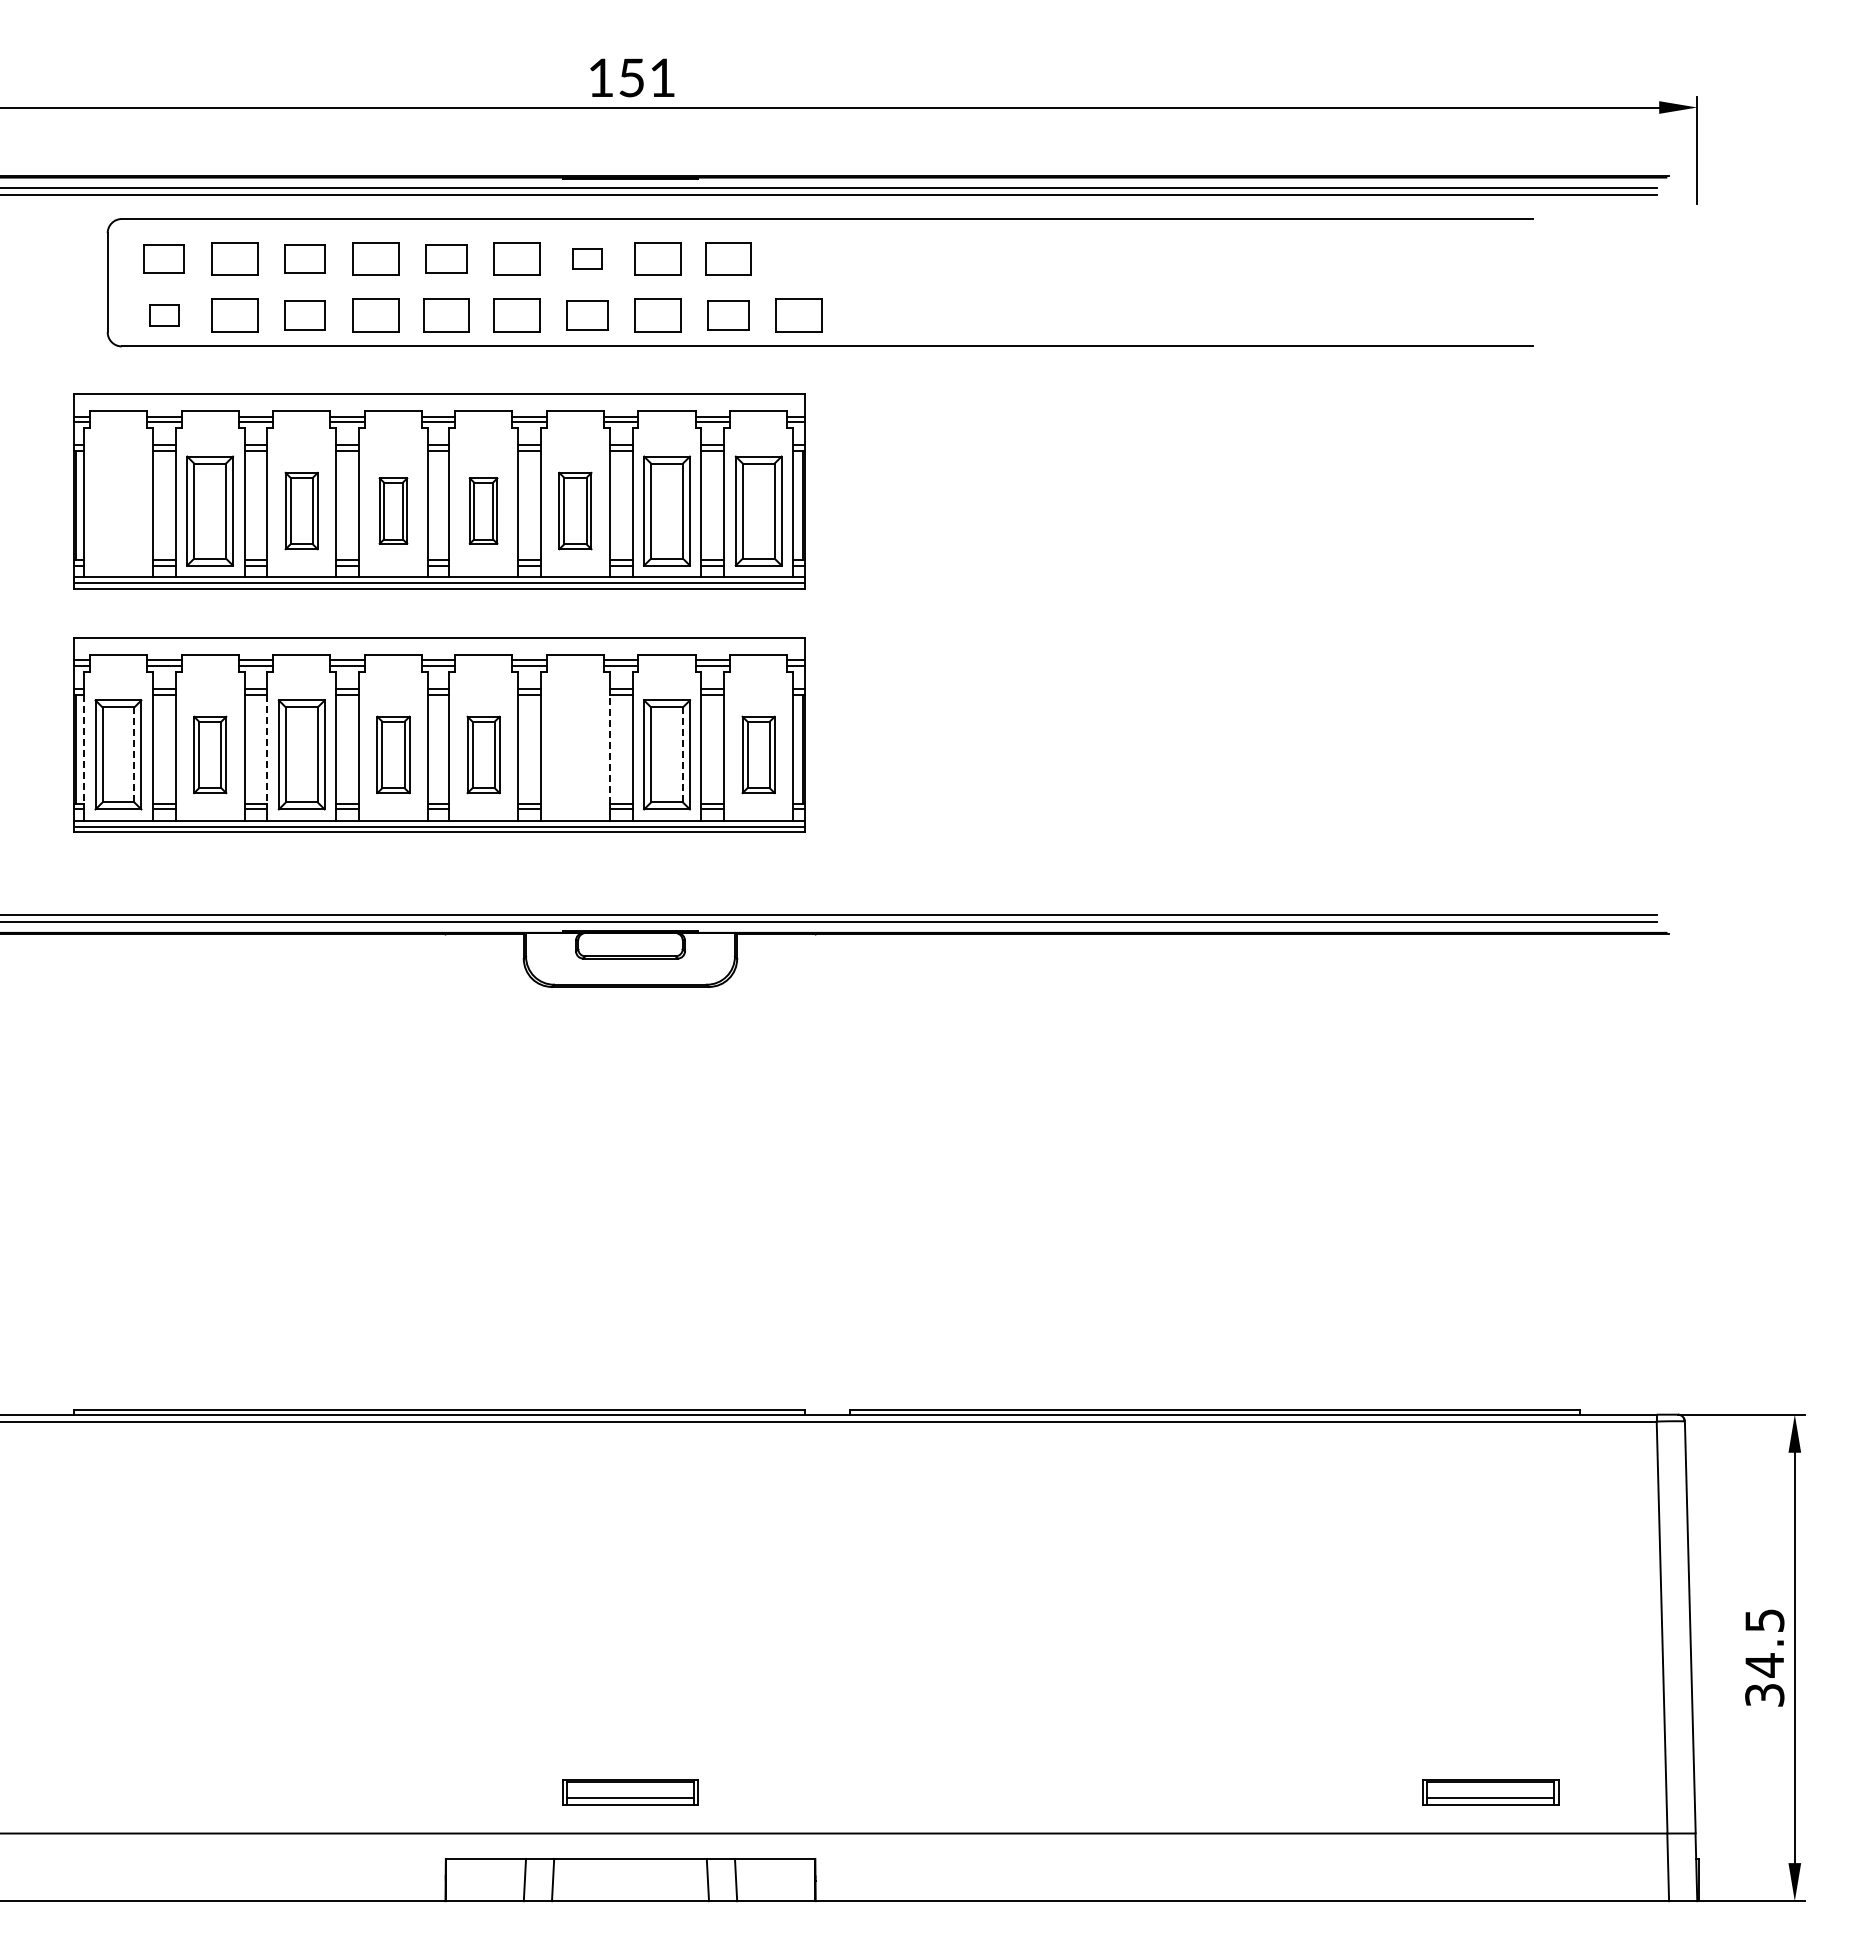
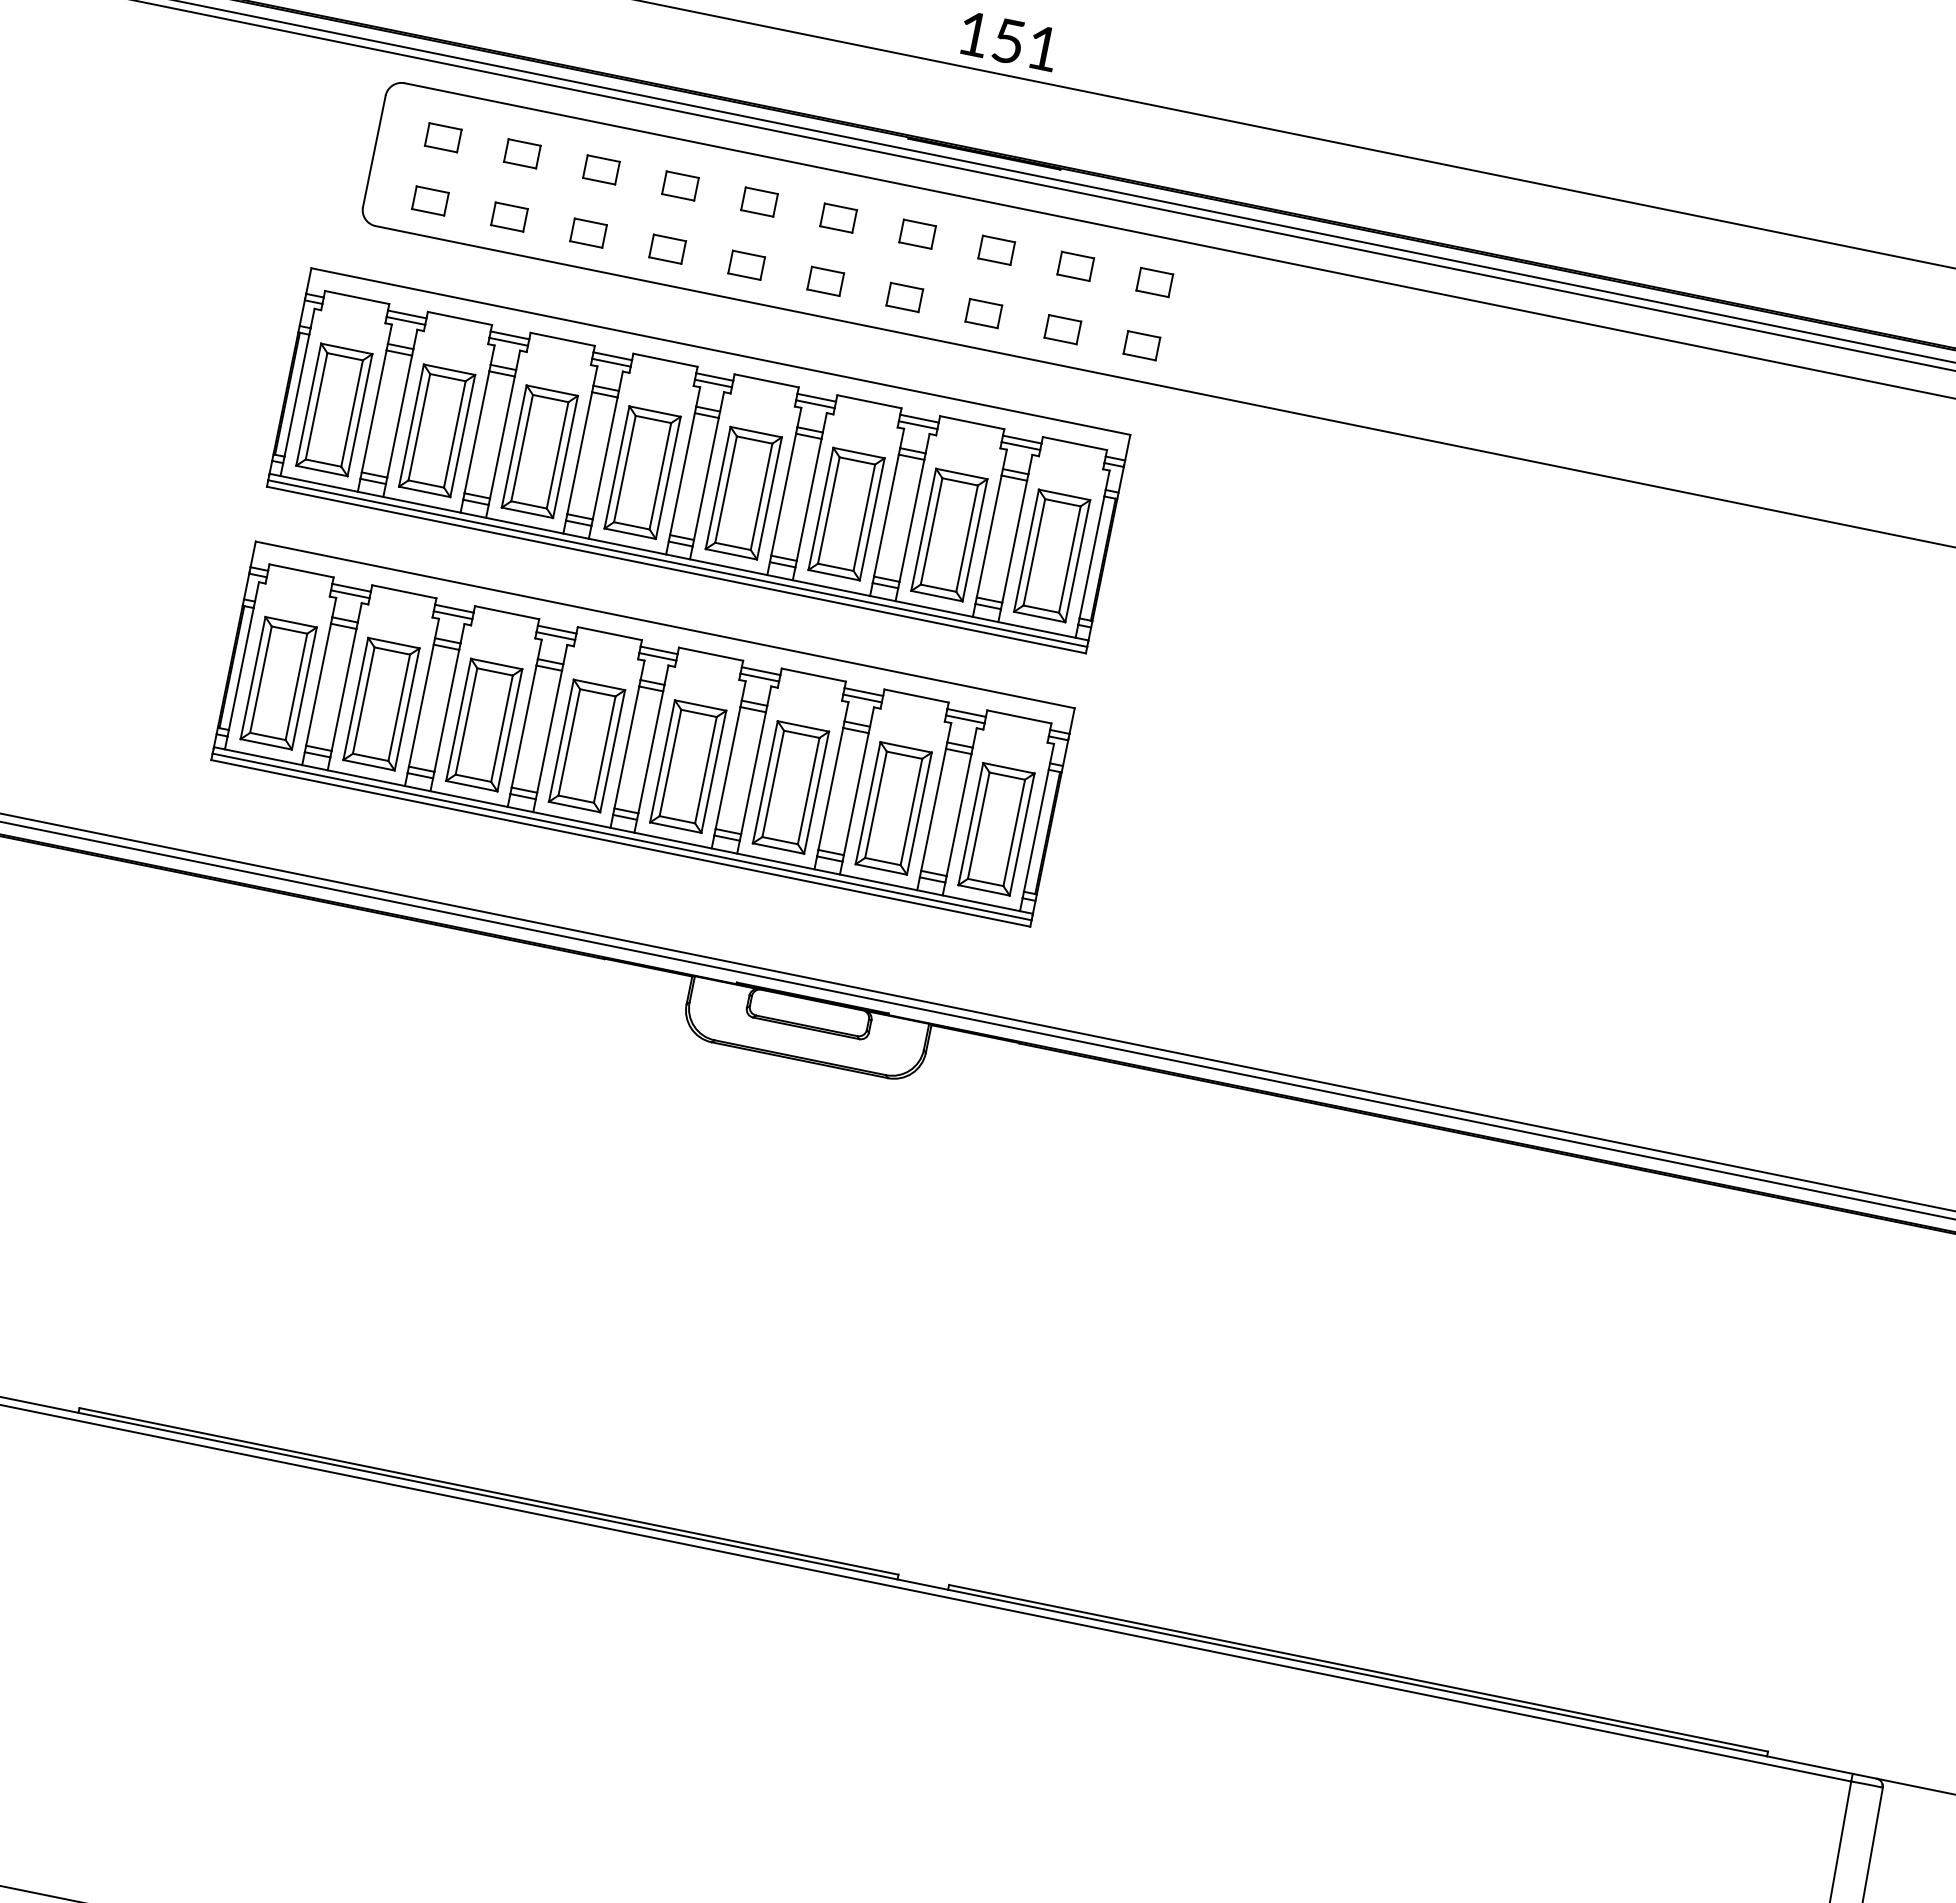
part: (164, 258) -> (443, 137), size x0.71
part: (234, 258) -> (522, 153), size x0.62
part: (305, 258) -> (601, 169), size x0.71
part: (375, 258) -> (680, 185), size x0.62
part: (446, 258) -> (759, 201), size x0.71
part: (516, 258) -> (838, 217), size x0.62
part: (657, 258) -> (996, 249), size x0.62
part: (728, 258) -> (1075, 265), size x0.62
part: (798, 258) -> (1154, 281), added
part: (234, 315) -> (509, 217), size x0.62
part: (305, 315) -> (588, 233), size x0.71
part: (375, 315) -> (667, 249), size x0.62
part: (446, 315) -> (746, 265), size x0.62
part: (516, 315) -> (825, 281), size x0.62
part: (587, 315) -> (904, 297), size x0.71
part: (657, 315) -> (983, 313), size x0.62
part: (728, 315) -> (1062, 329), size x0.71
part: (798, 315) -> (1141, 345), size x0.62
part: (118, 510) -> (334, 409), added
part: (301, 510) -> (539, 450), size x1.43
part: (393, 510) -> (642, 471), size x1.67
part: (483, 510) -> (743, 492), size x1.67
part: (575, 510) -> (846, 513), size x1.43
line: (609, 748) -> (830, 788), dashed -> solid
line: (83, 749) -> (240, 669), dashed -> solid
line: (267, 749) -> (447, 711), dashed -> solid
line: (134, 754) -> (296, 686), dashed -> solid
part: (210, 754) -> (381, 703), size x1.43
part: (393, 754) -> (587, 745), size x1.43
part: (483, 754) -> (688, 766), size x1.43
part: (575, 754) -> (791, 787), added
line: (682, 754) -> (911, 811), dashed -> solid
part: (758, 754) -> (996, 828), size x1.43

